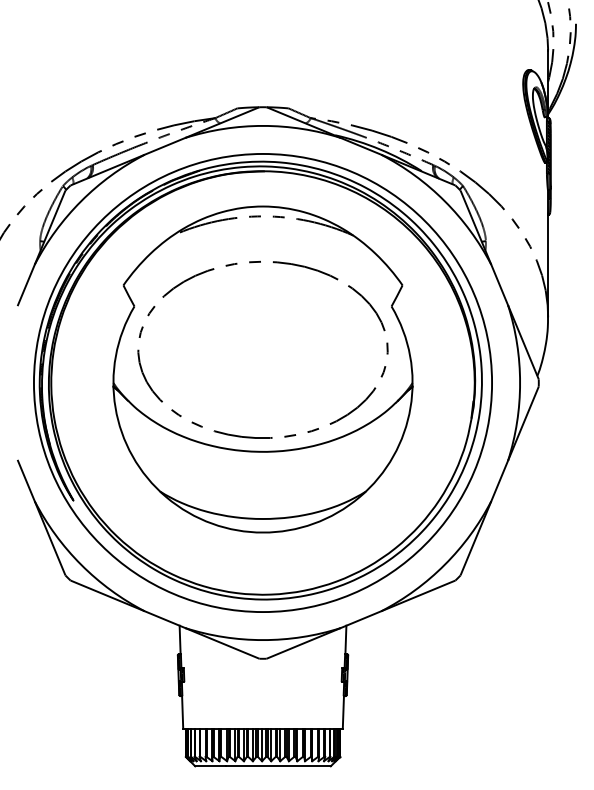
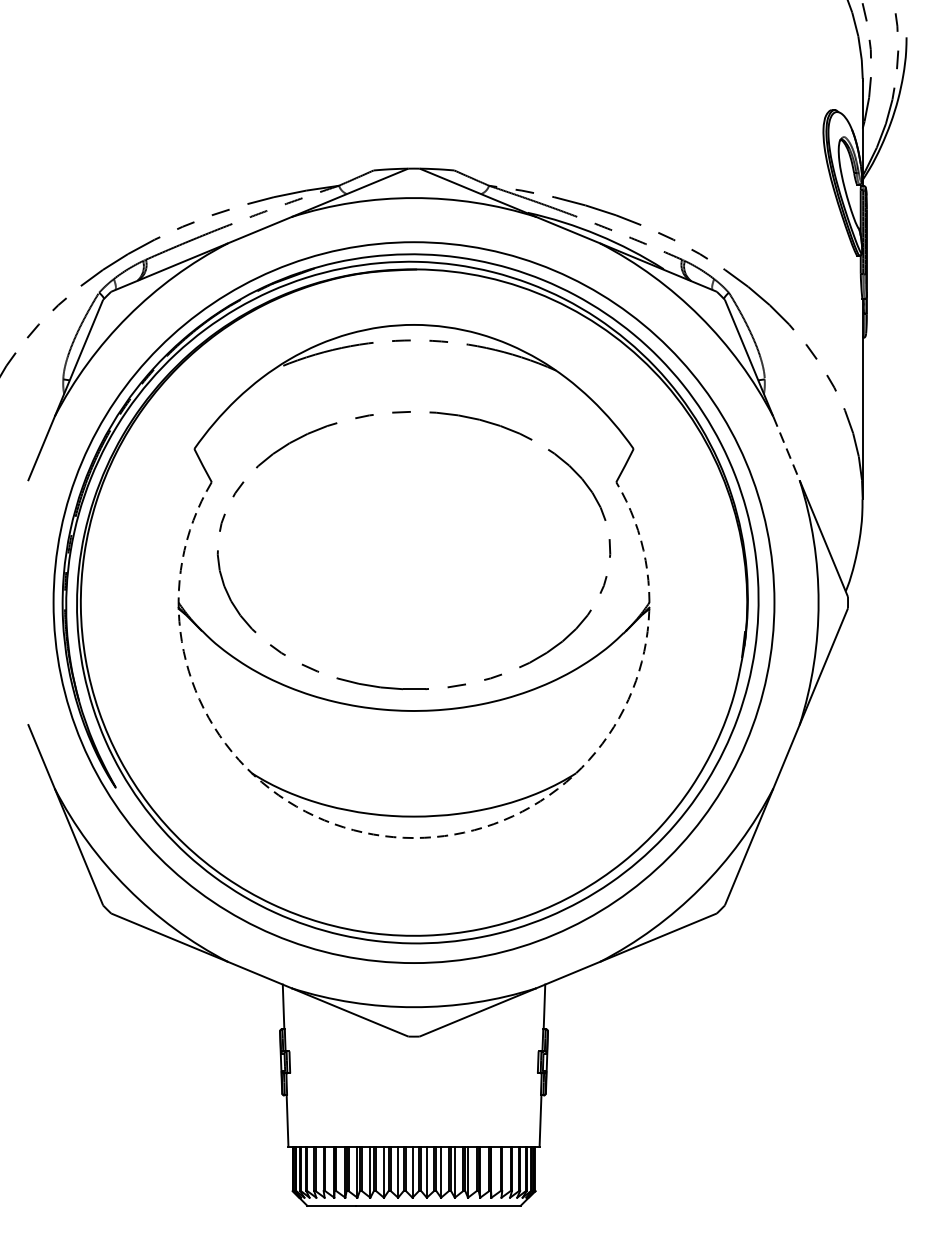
line: (499, 285) -> (786, 449), solid -> dashed
arc: (263, 532) -> (414, 837), solid -> dashed

